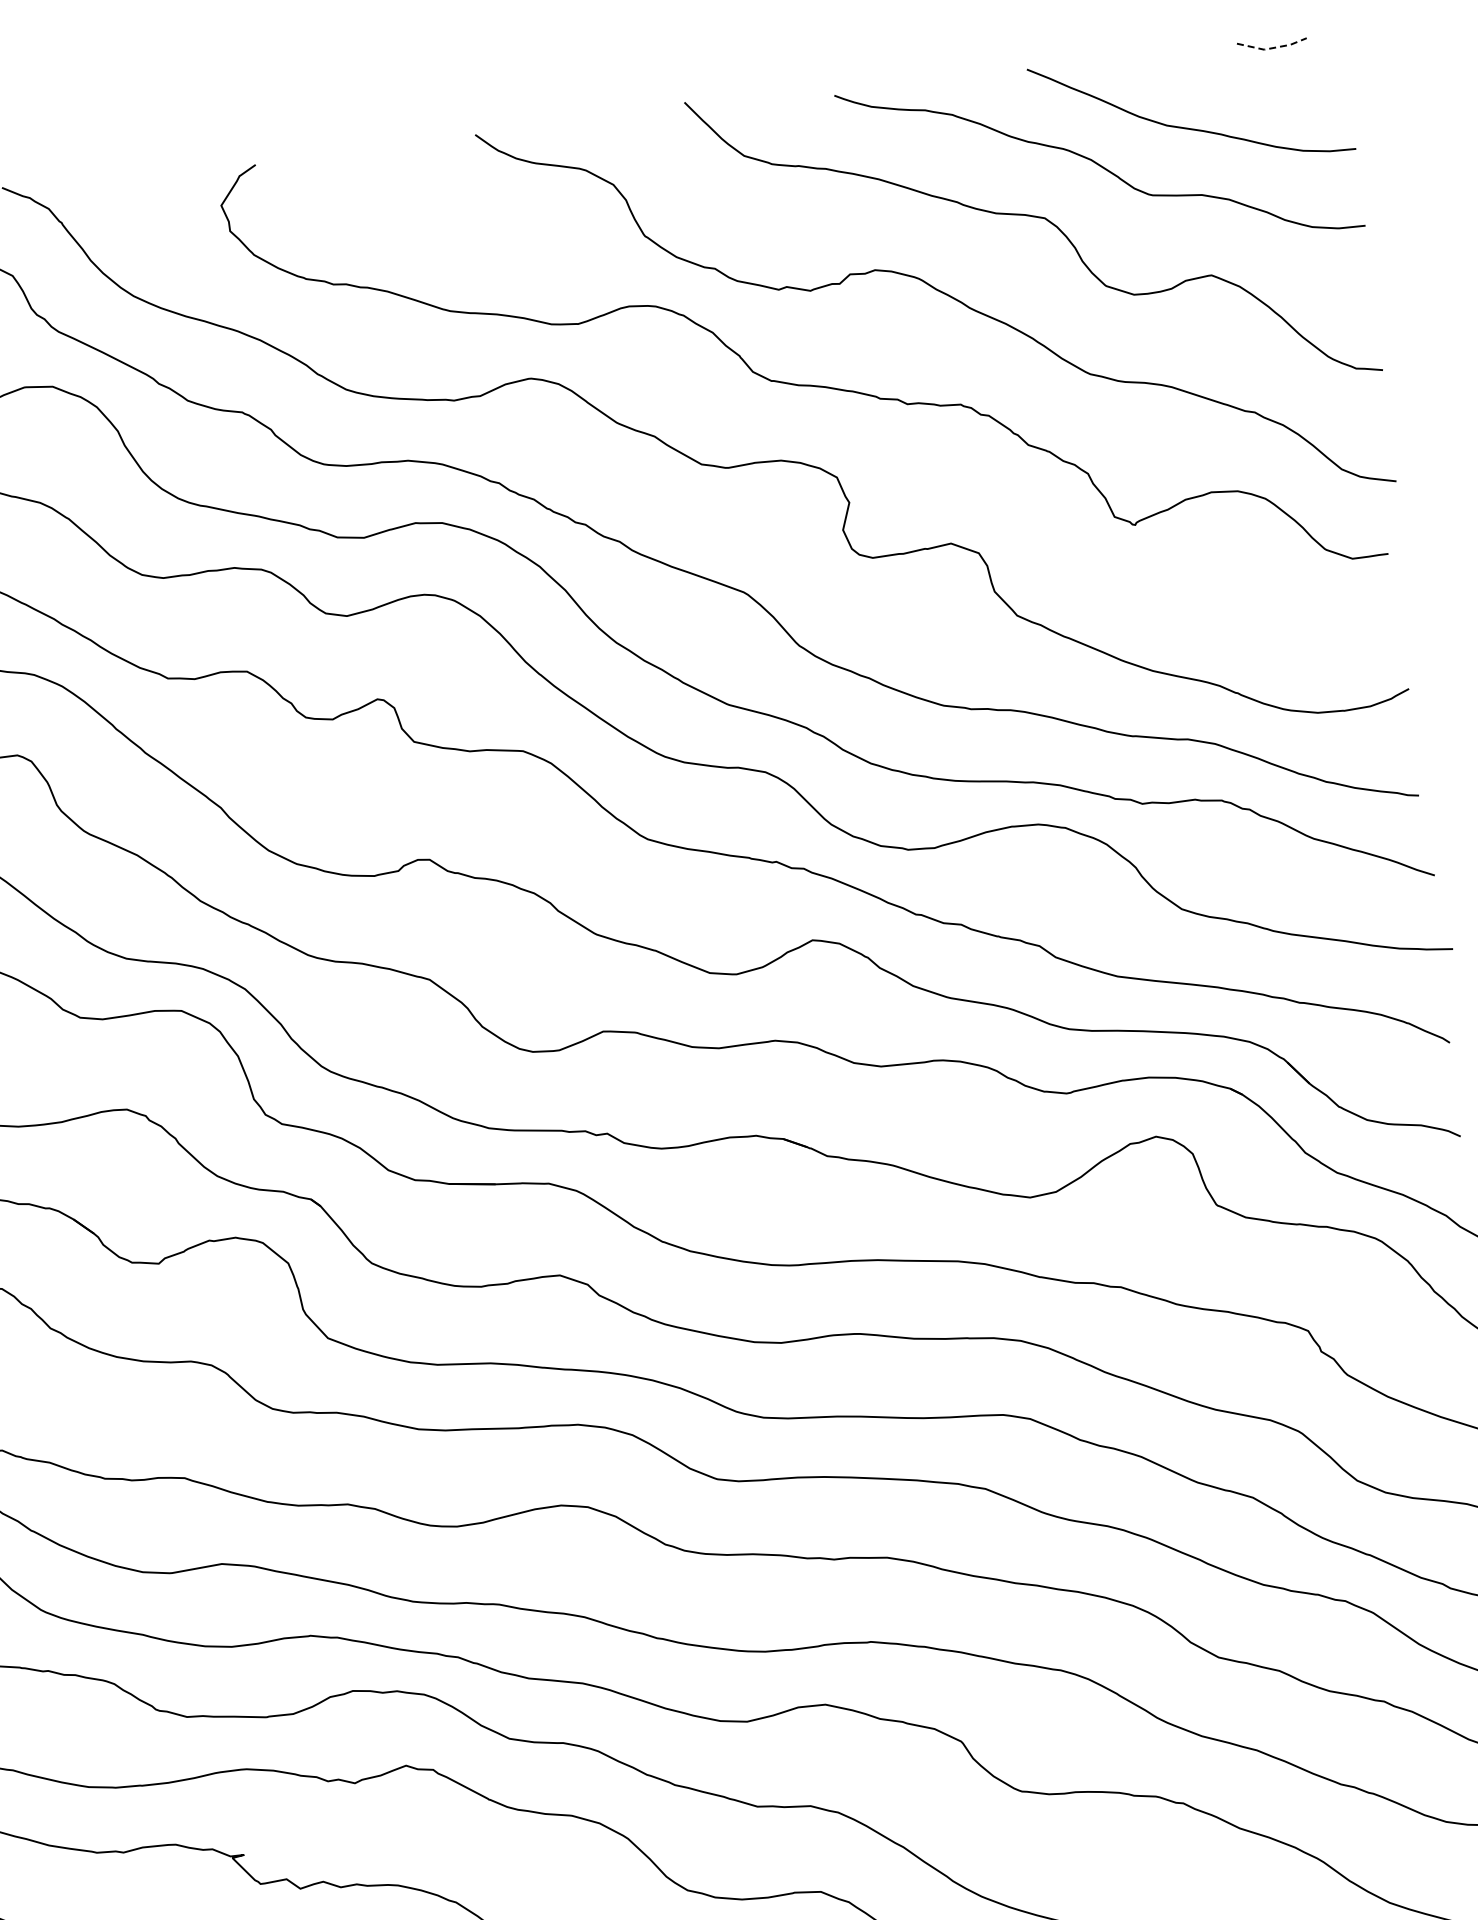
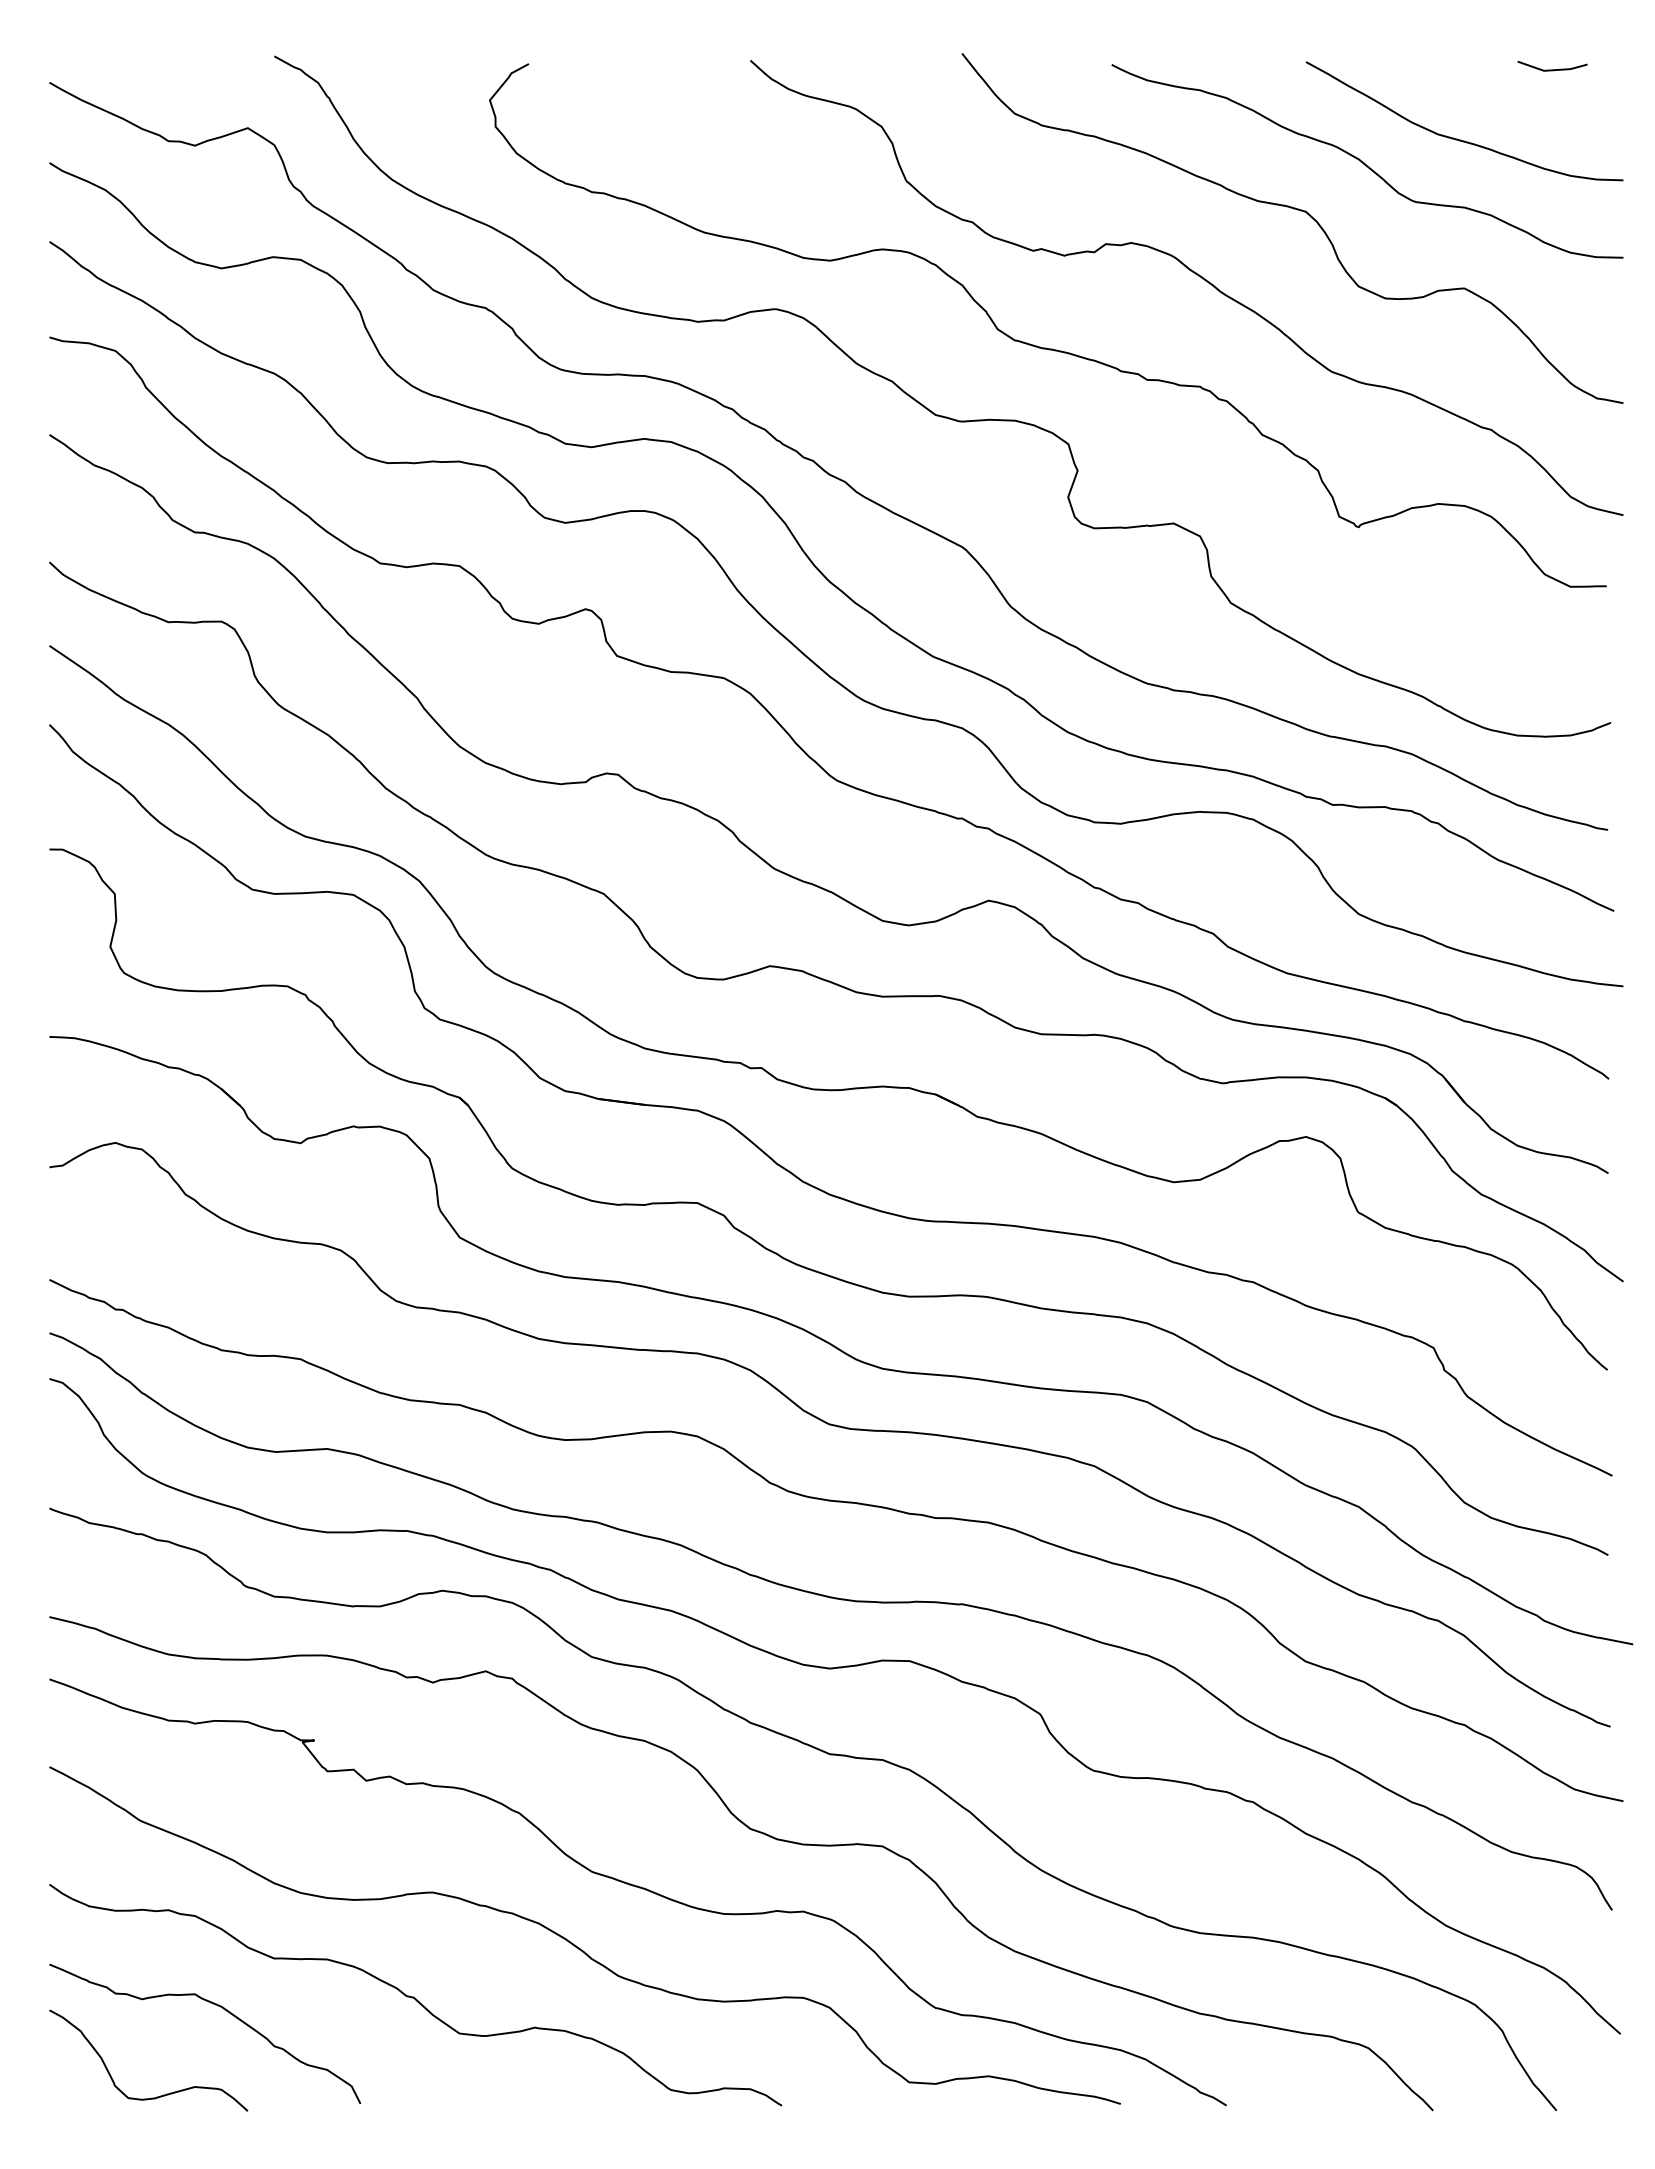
line: (1271, 48) -> (1551, 70), dashed -> solid

